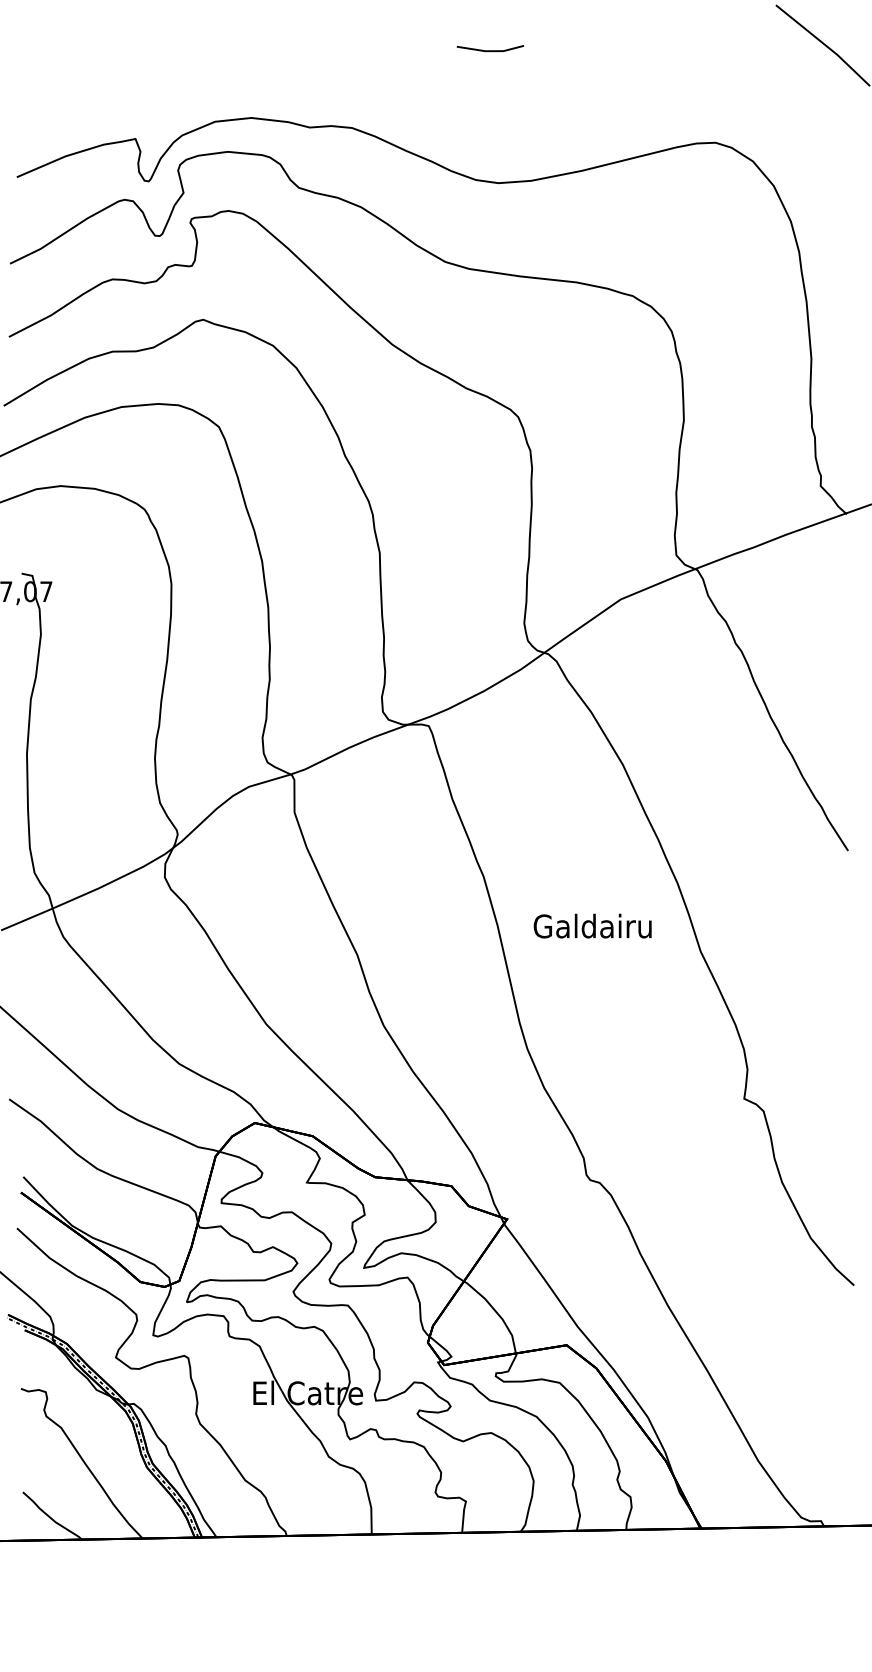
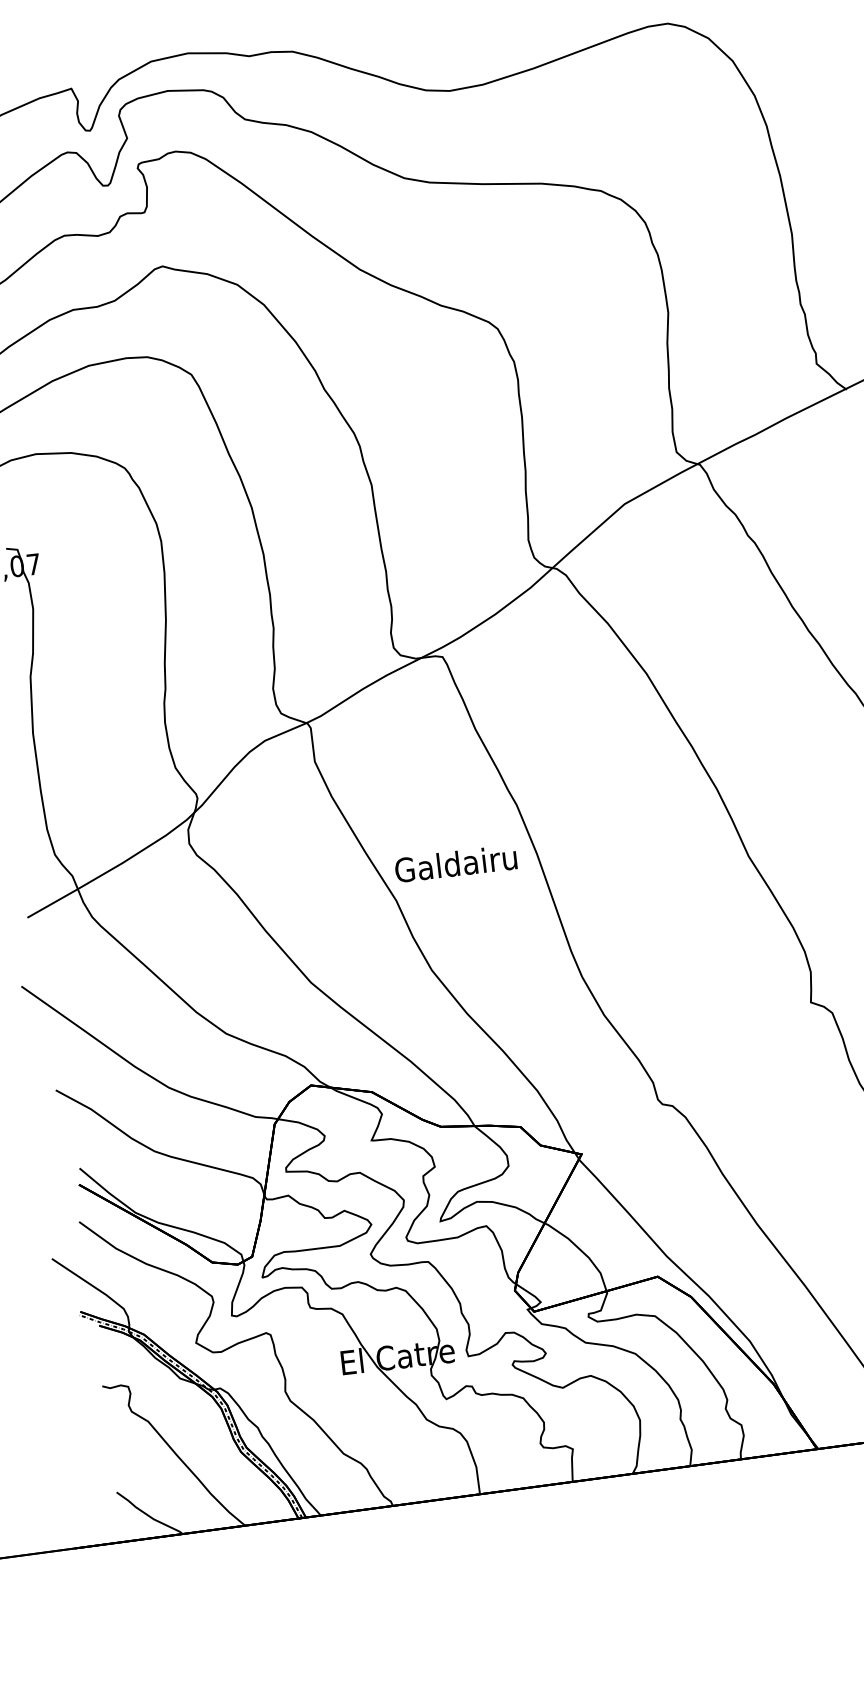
text: (592, 925) -> (455, 863), moved

